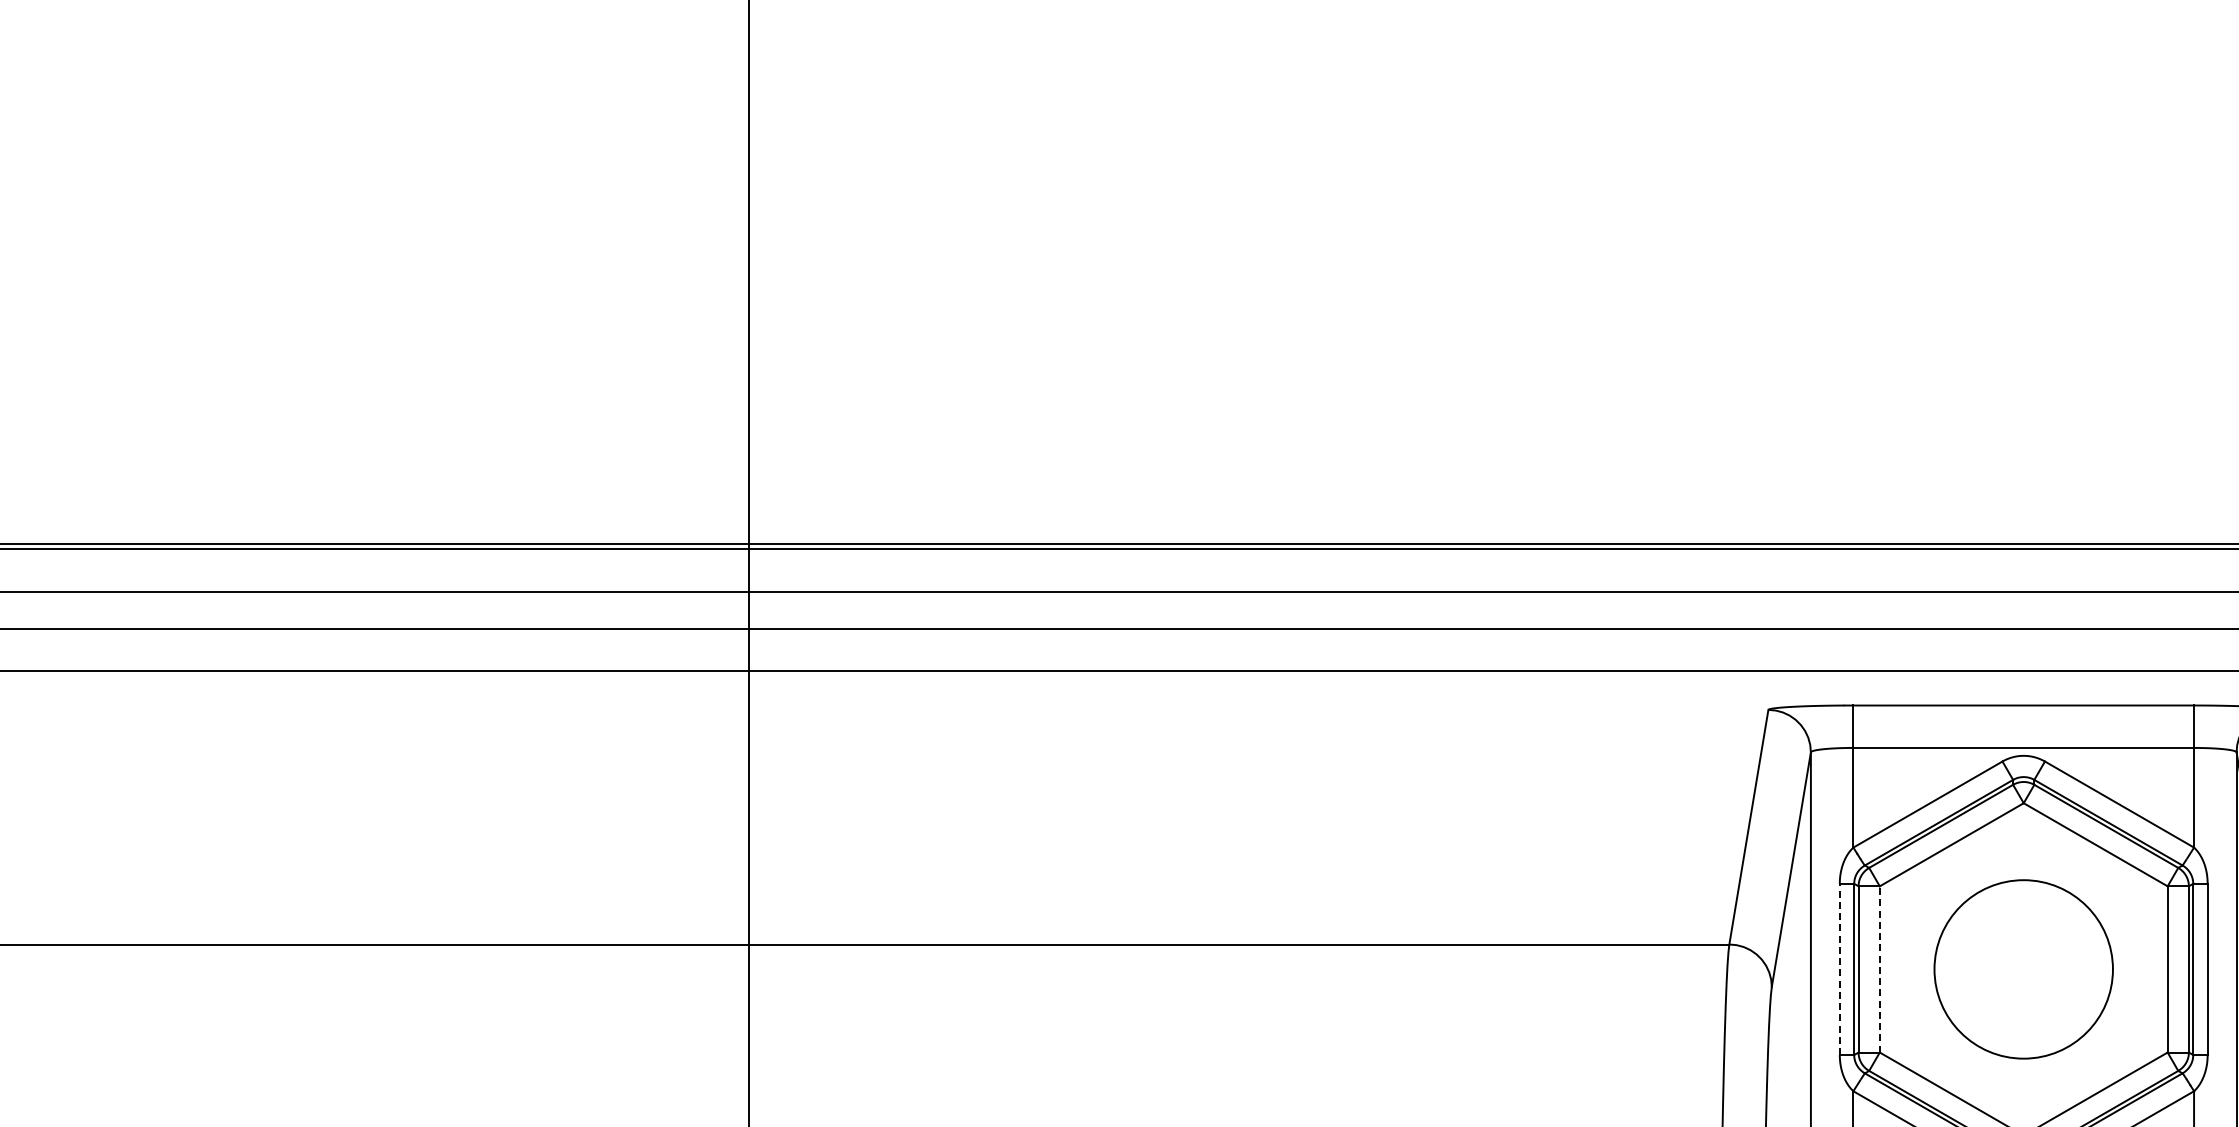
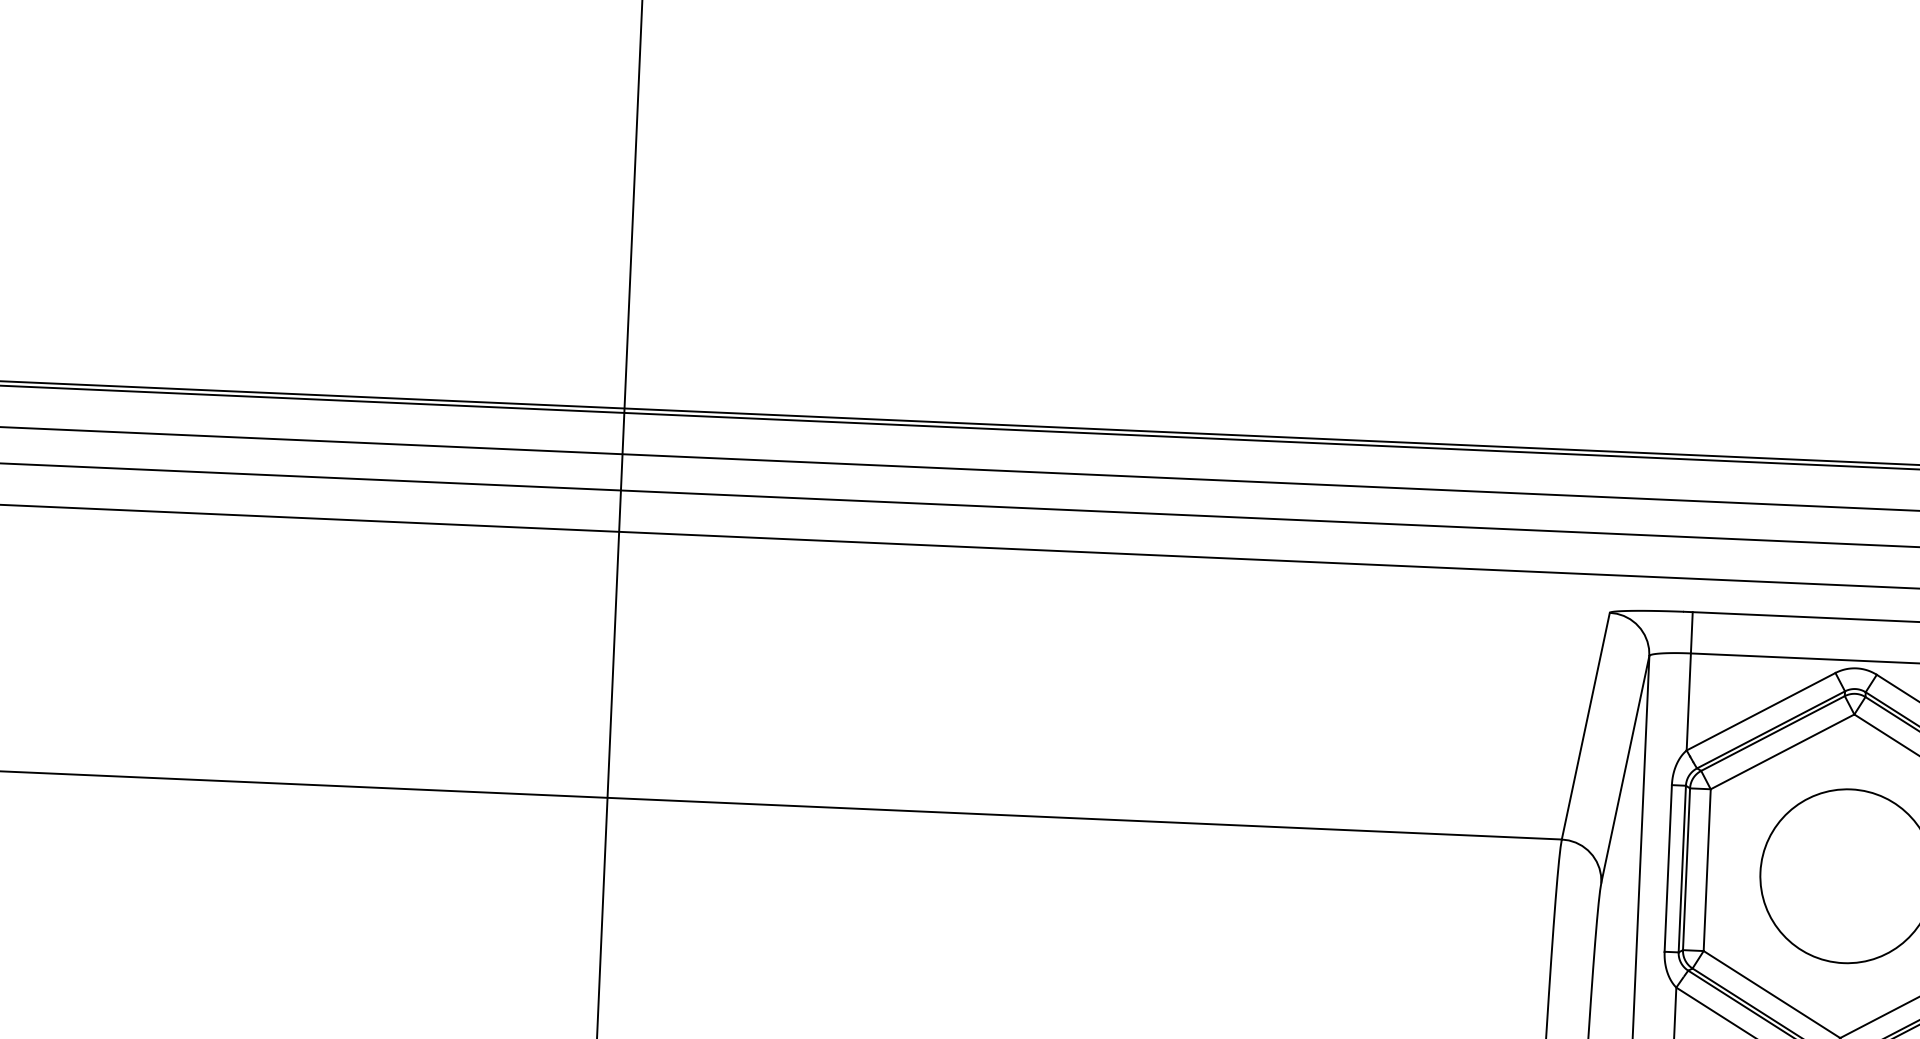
line: (1879, 968) -> (1706, 869), dashed -> solid
line: (1839, 969) -> (1667, 868), dashed -> solid

